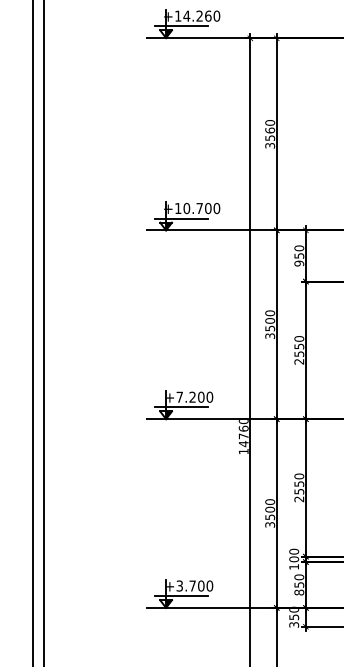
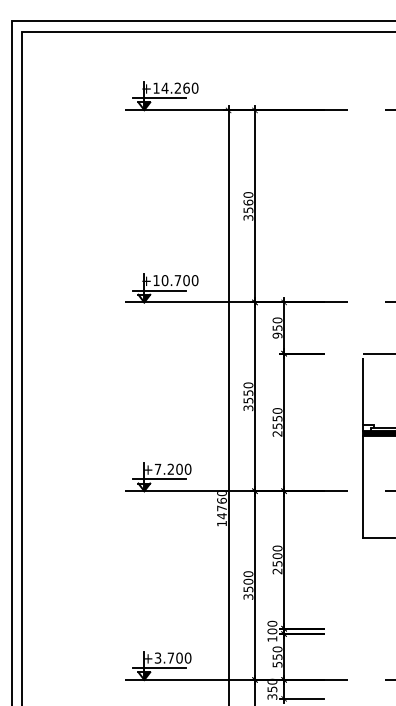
text: (270, 320) -> (248, 392), 3500 -> 3550
text: (299, 484) -> (277, 556), 2550 -> 2500
text: (299, 592) -> (277, 664), 850 -> 550

